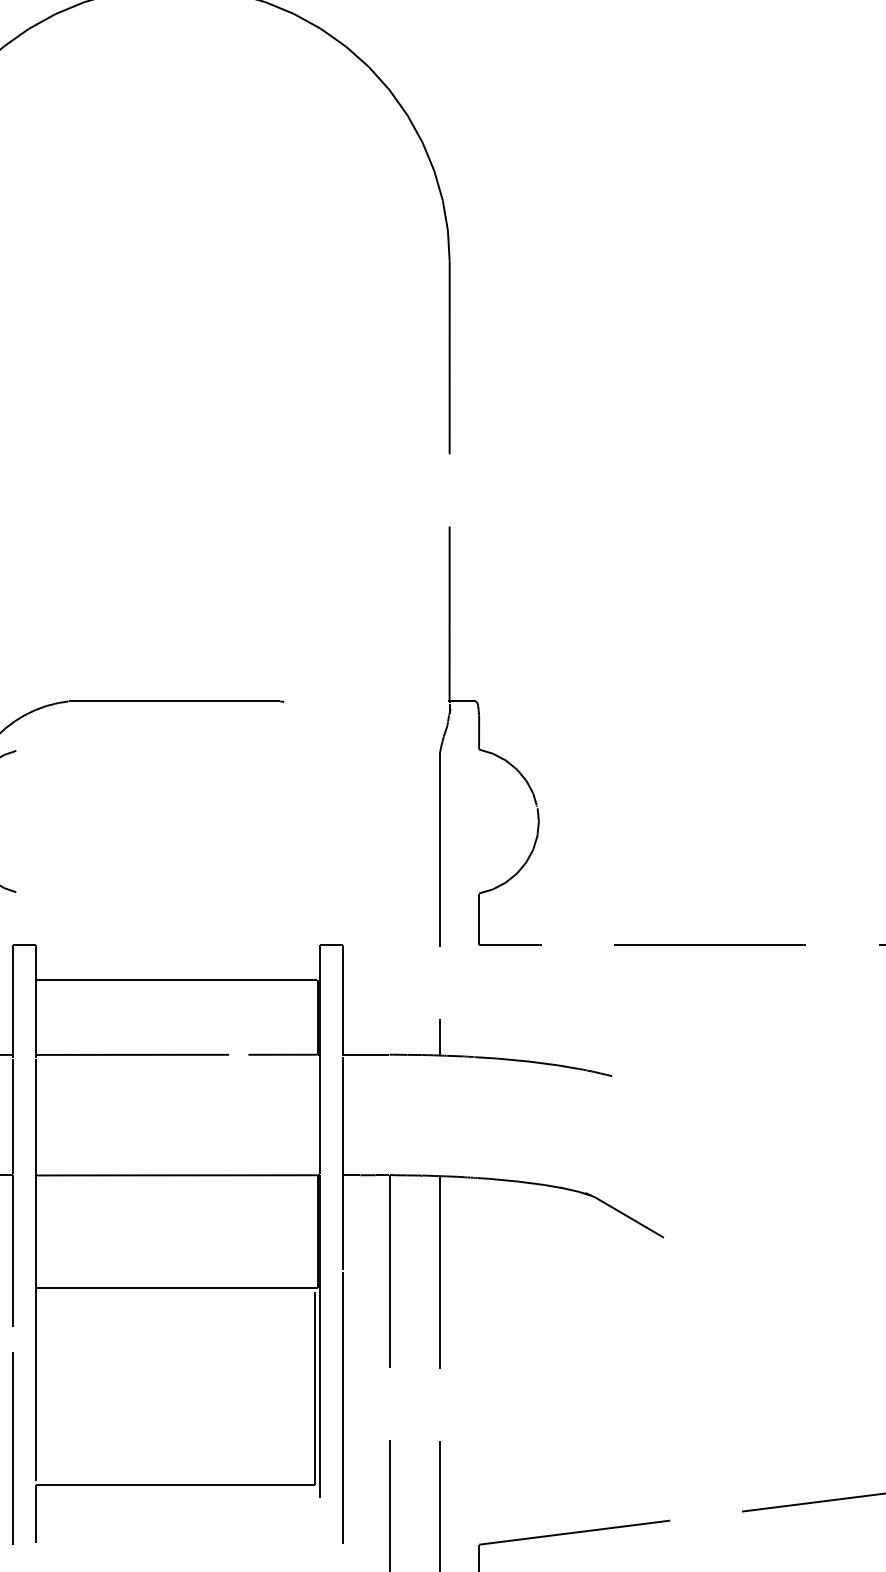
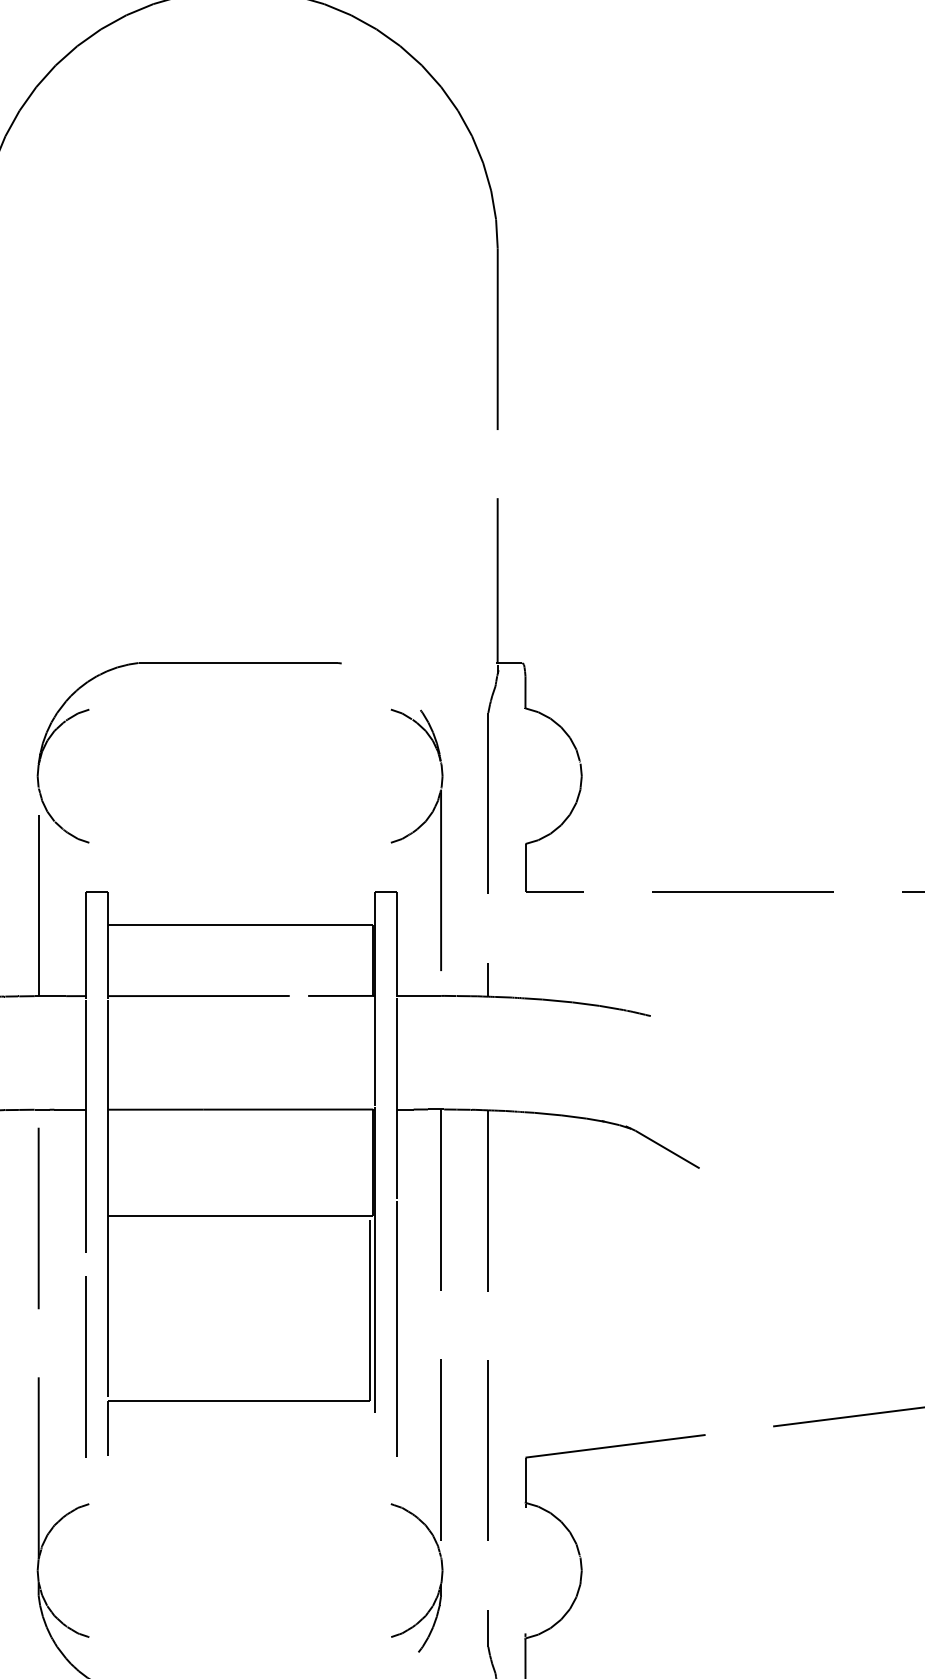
part: (360, 882) -> (413, 833), added

